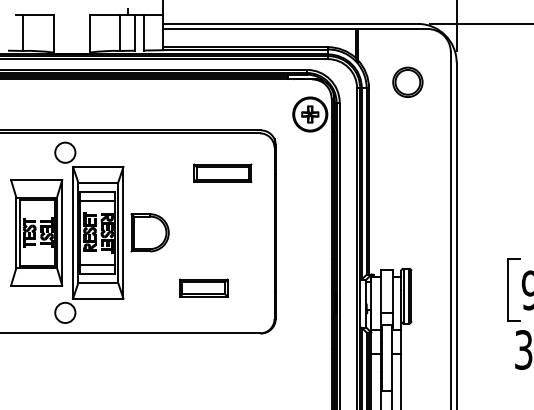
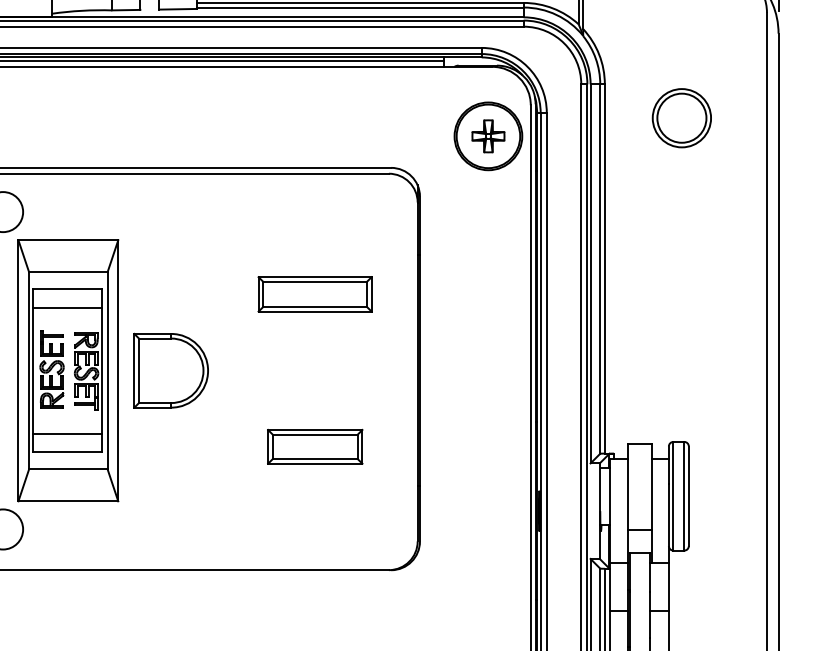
part: (407, 81) -> (681, 116), moved
part: (222, 172) -> (314, 292), moved
part: (203, 287) -> (314, 445), moved

